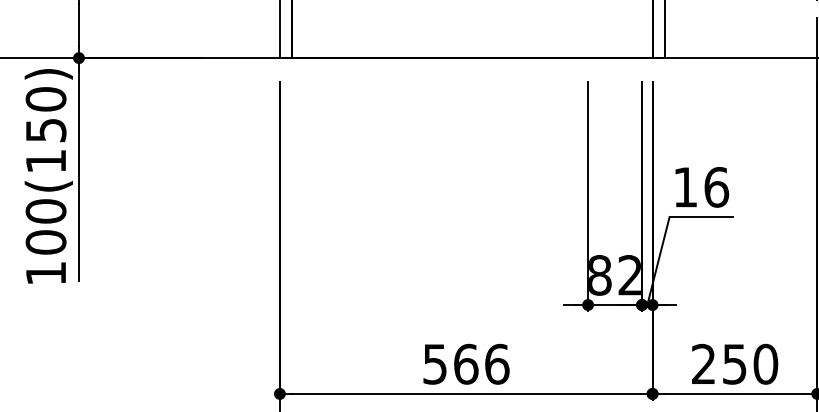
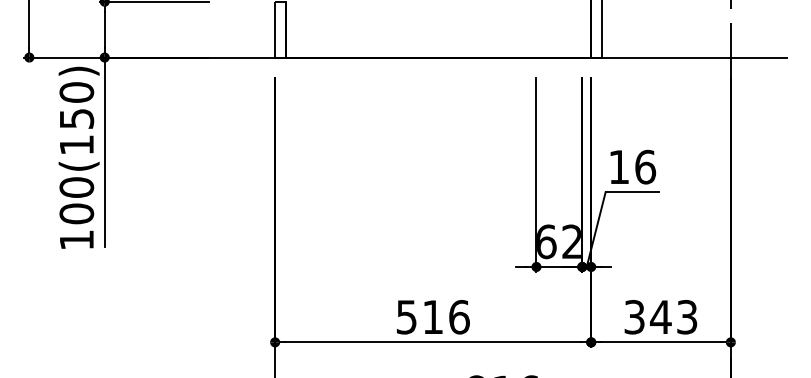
text: (599, 274) -> (546, 241), 82 -> 62
text: (466, 364) -> (433, 317), 566 -> 516
text: (734, 364) -> (660, 317), 250 -> 343

